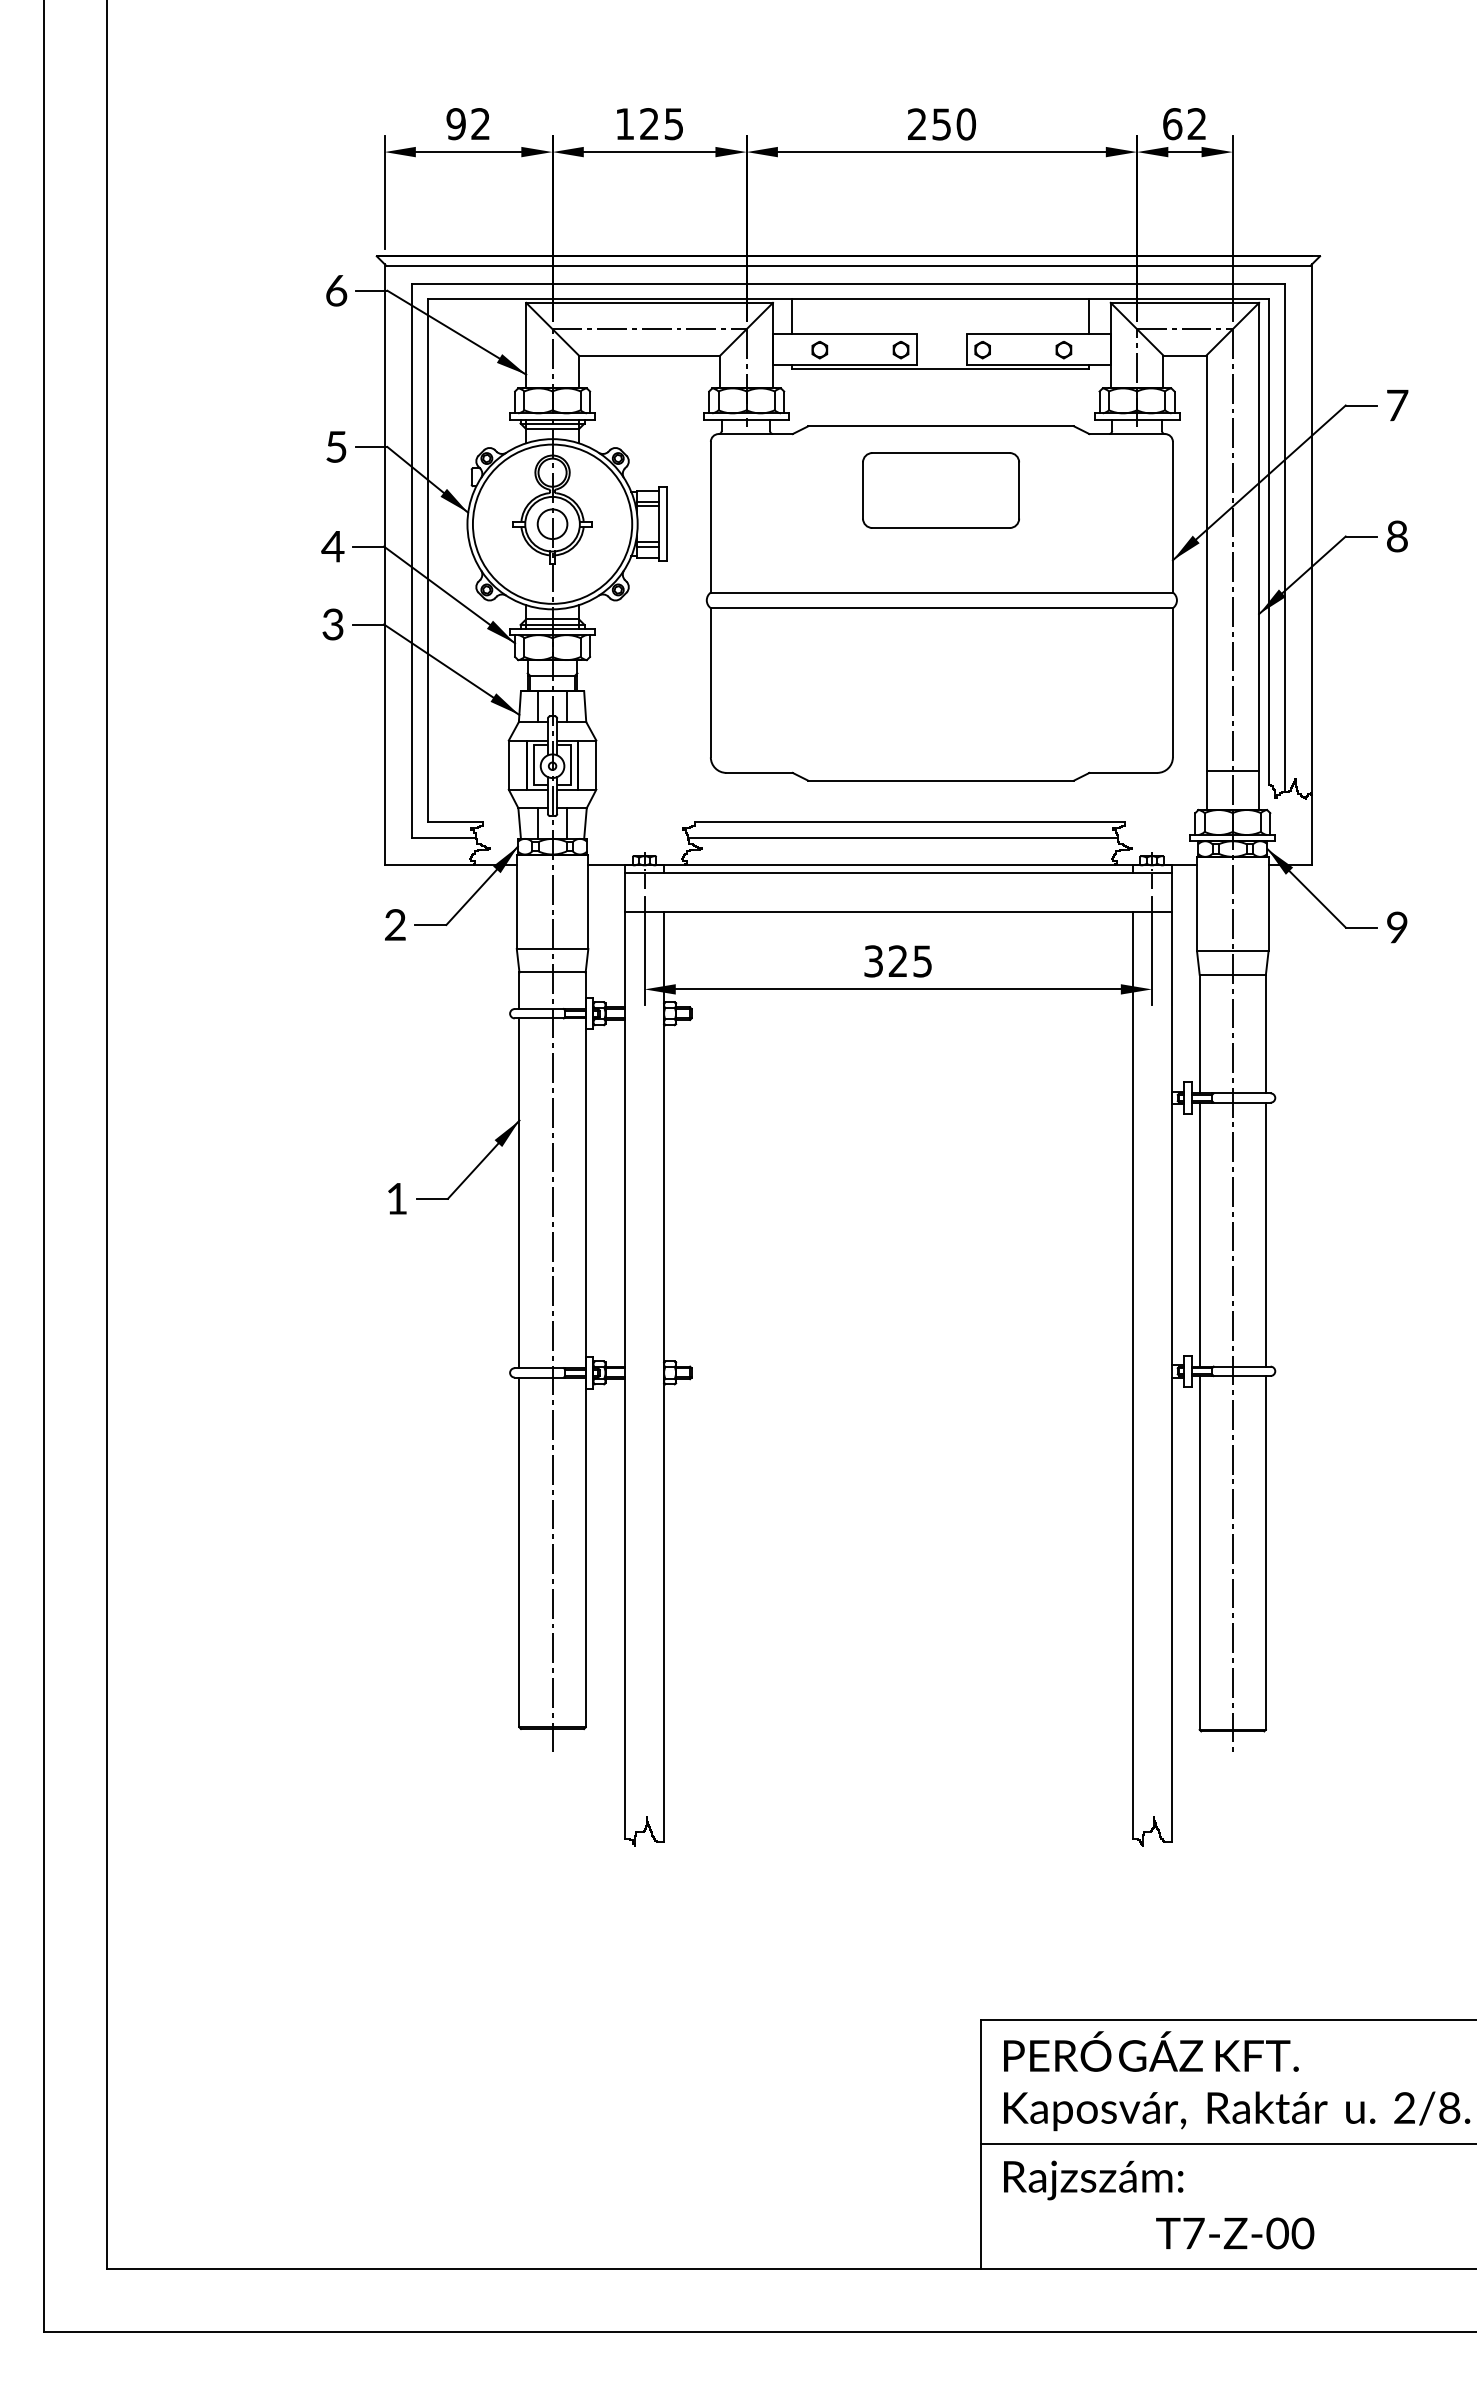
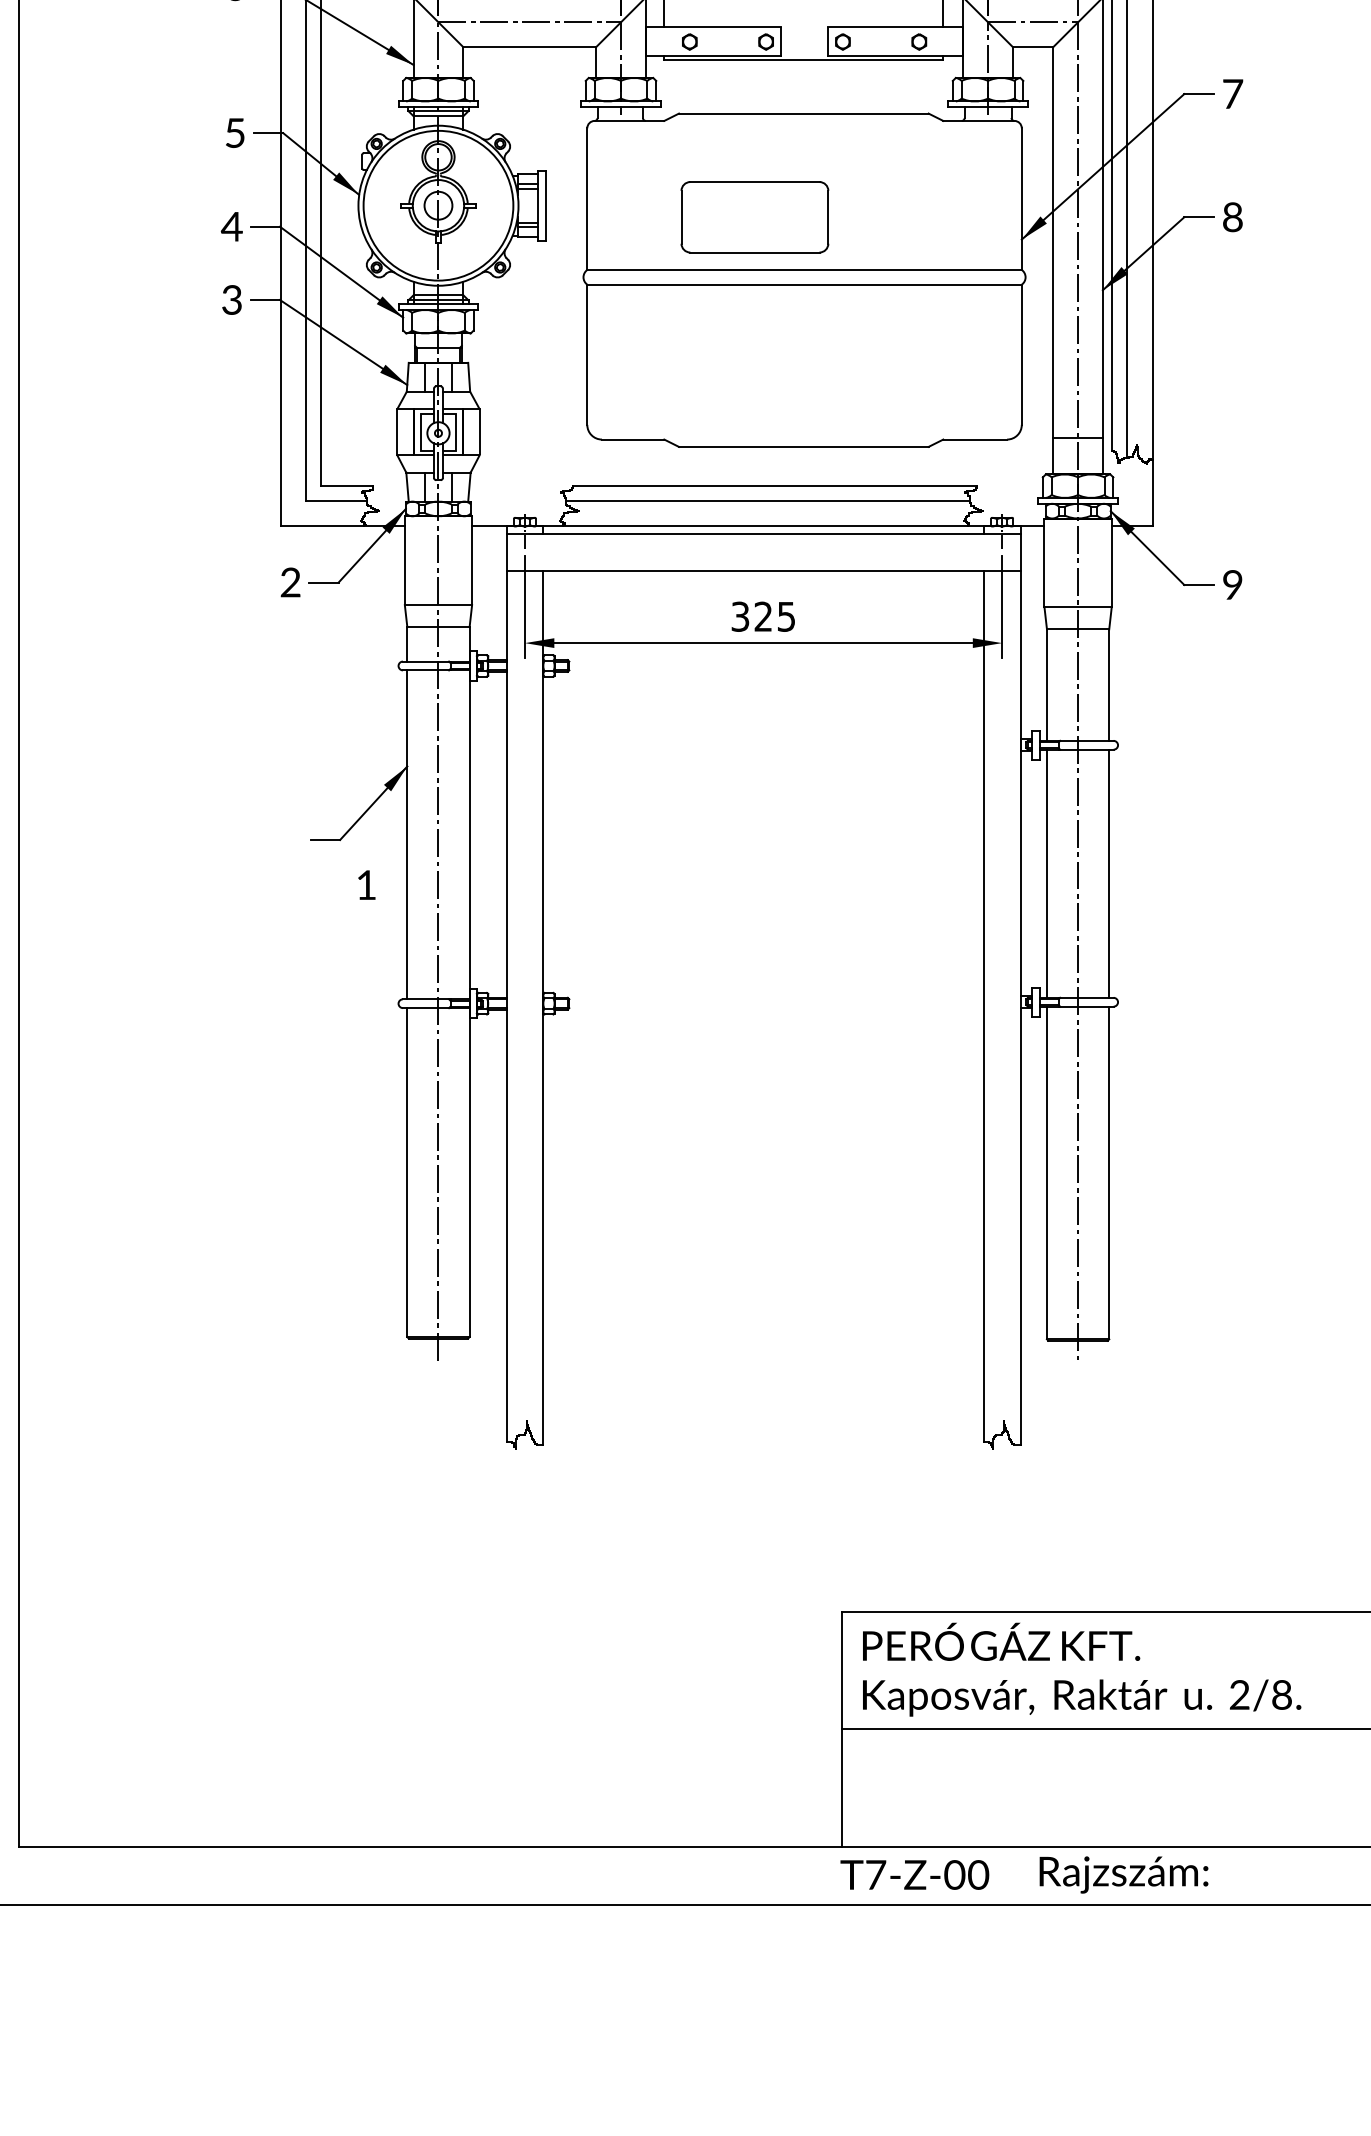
part: (940, 490) -> (754, 217), moved
text: (397, 1198) -> (366, 884), moved
text: (1093, 2180) -> (1123, 1875), moved
text: (1235, 2233) -> (915, 1875), moved

